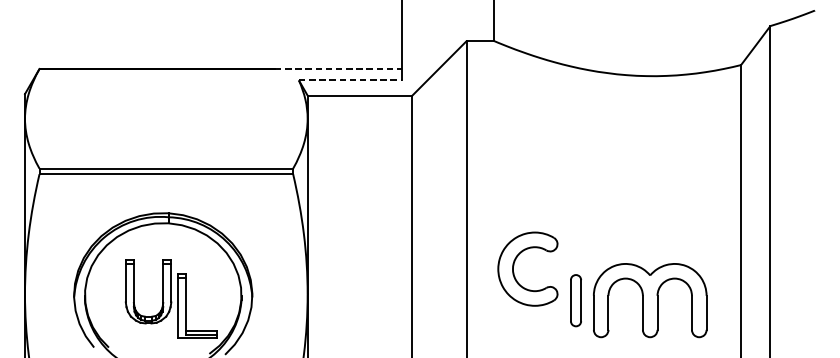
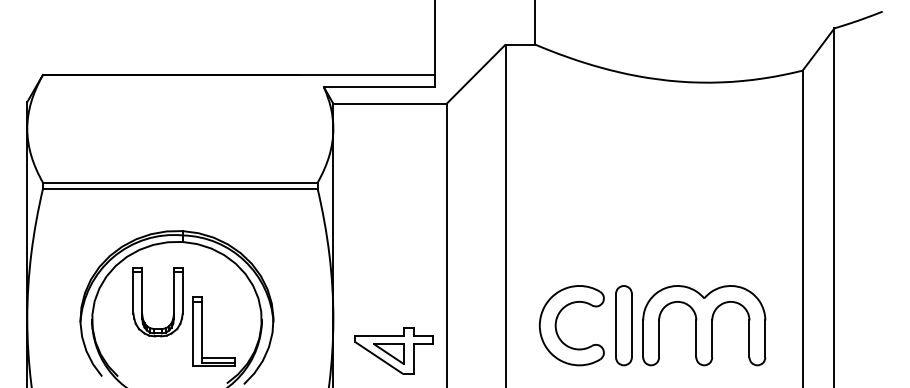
line: (338, 68) -> (366, 74), dashed -> solid
line: (350, 80) -> (379, 87), dashed -> solid
part: (514, 264) -> (557, 320), moved
part: (134, 292) -> (142, 302), moved
part: (575, 300) -> (623, 325), size x1.43
part: (363, 323) -> (393, 350), added

